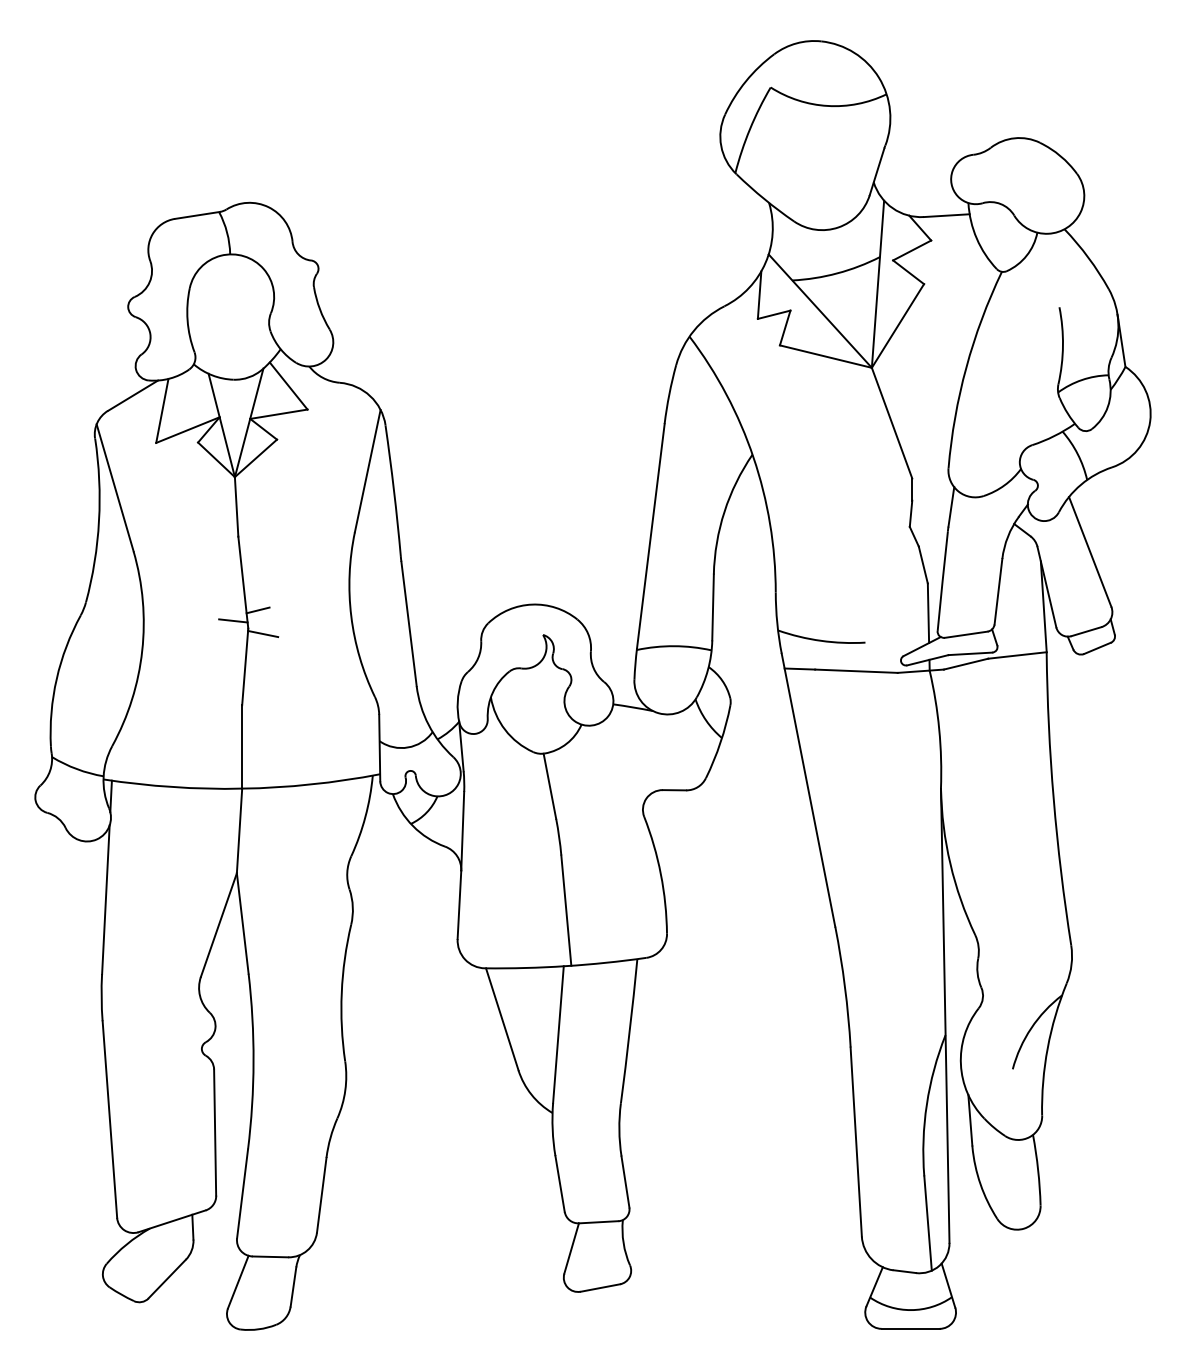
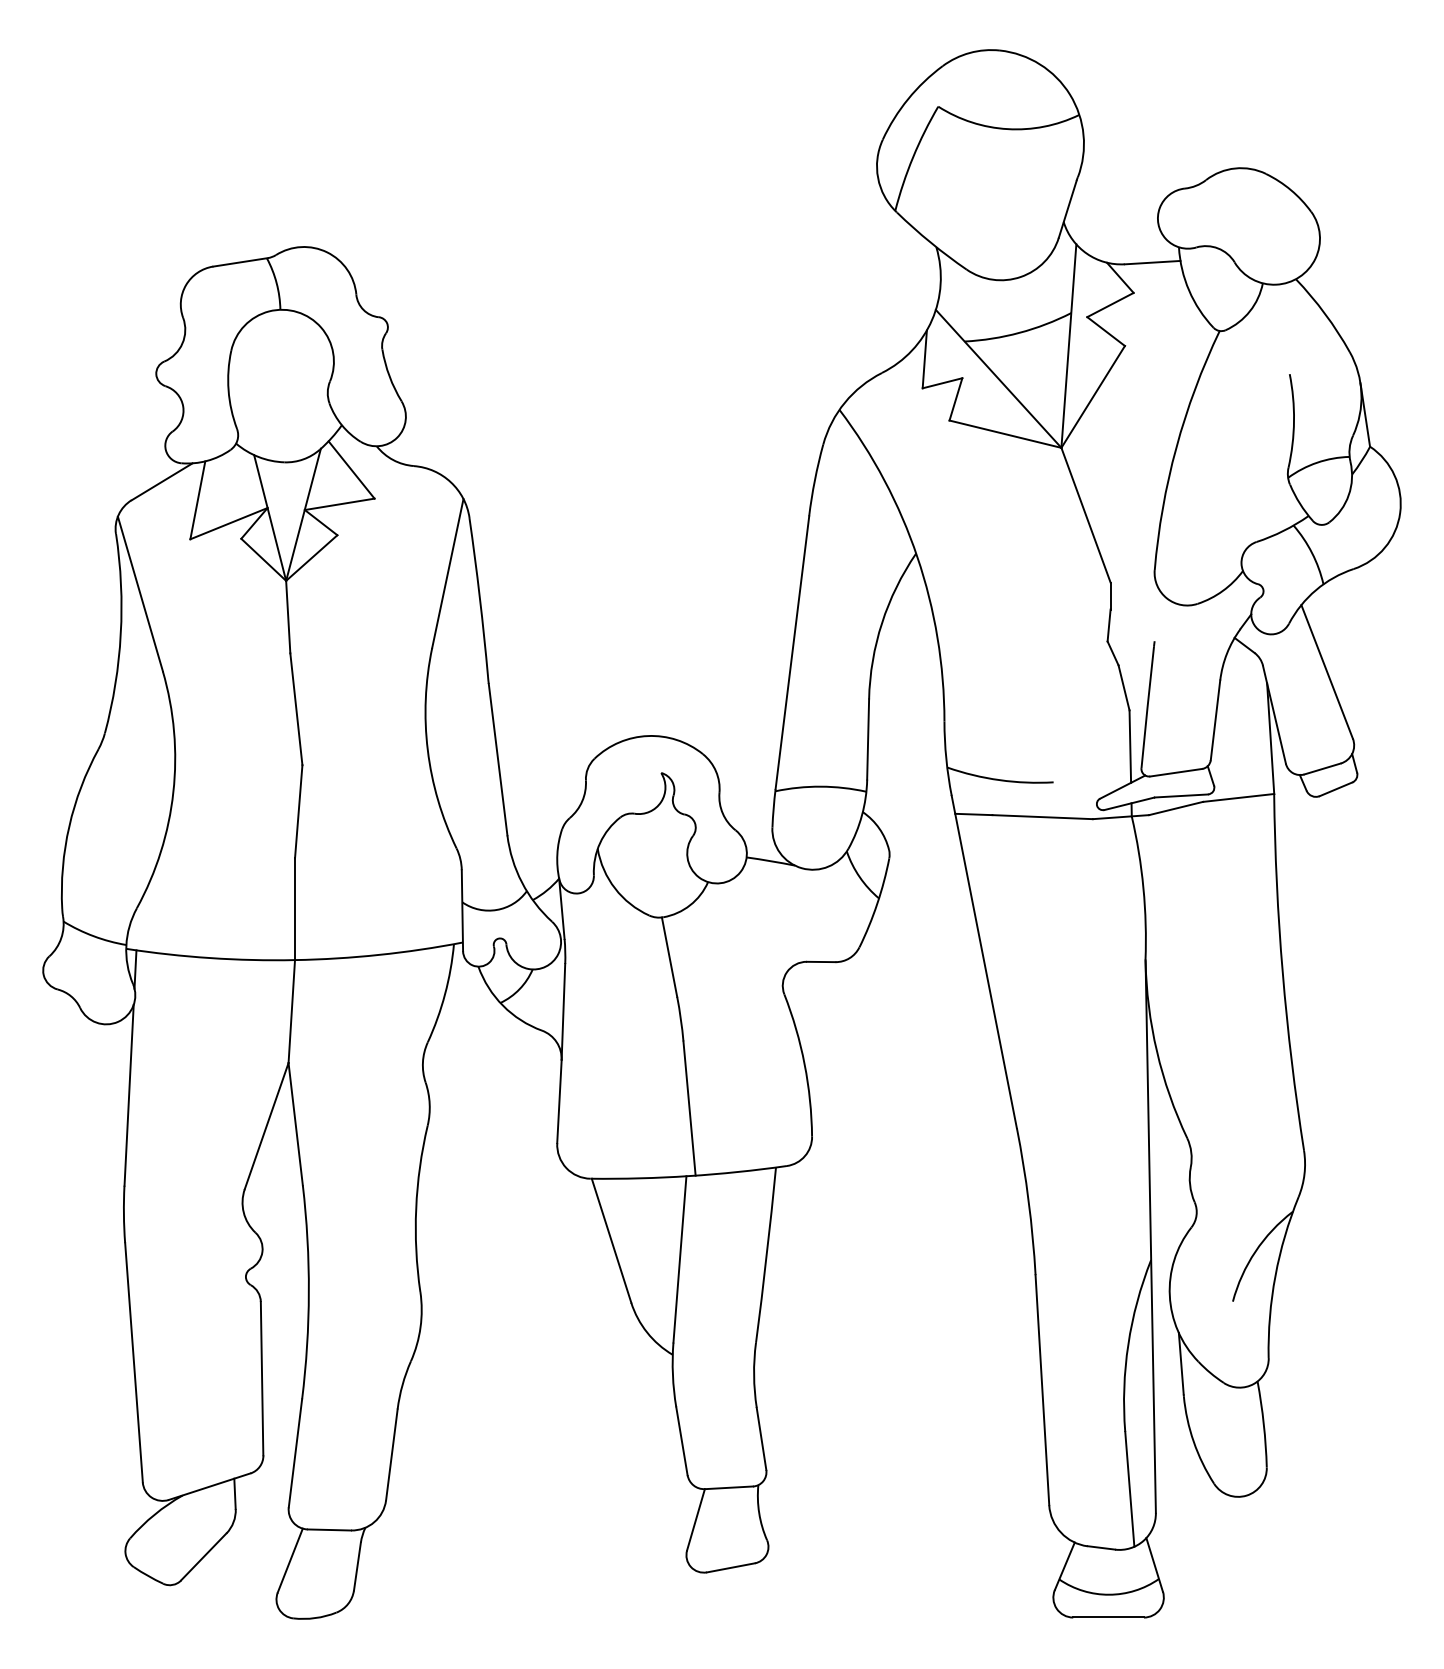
line: (950, 507) -> (1157, 617), removed
line: (258, 609) -> (314, 742), removed
line: (232, 620) -> (283, 755), removed
line: (263, 633) -> (320, 771), removed

